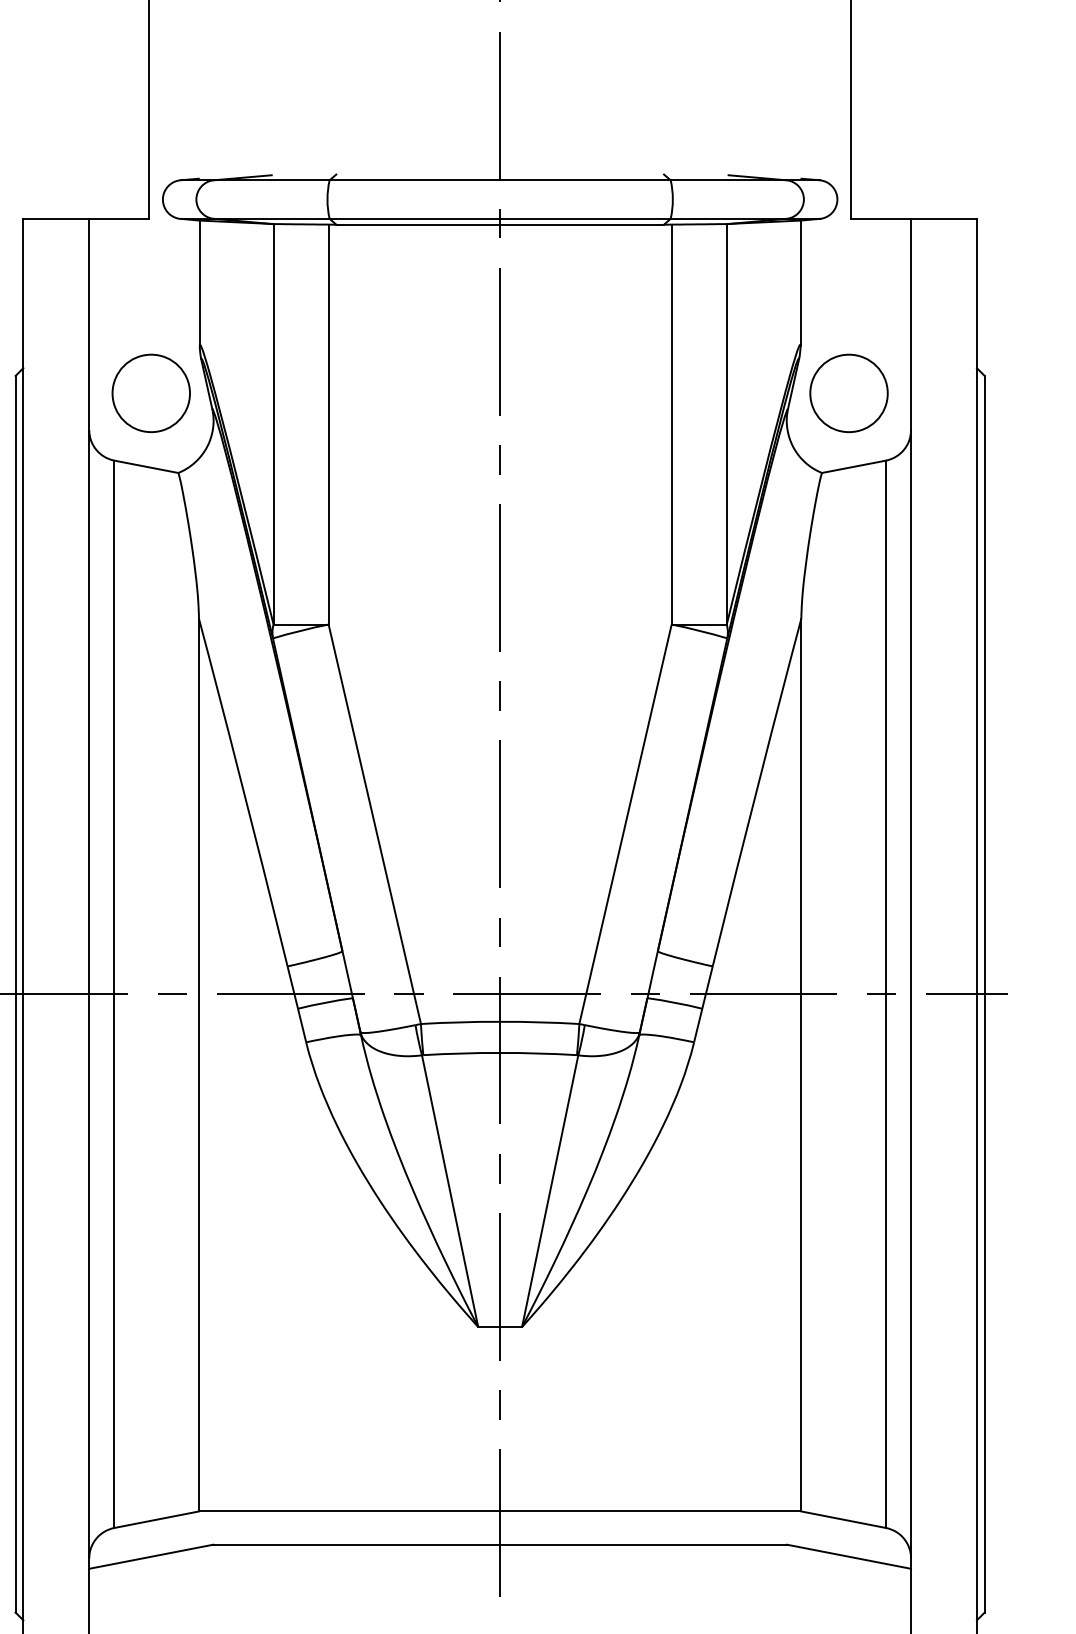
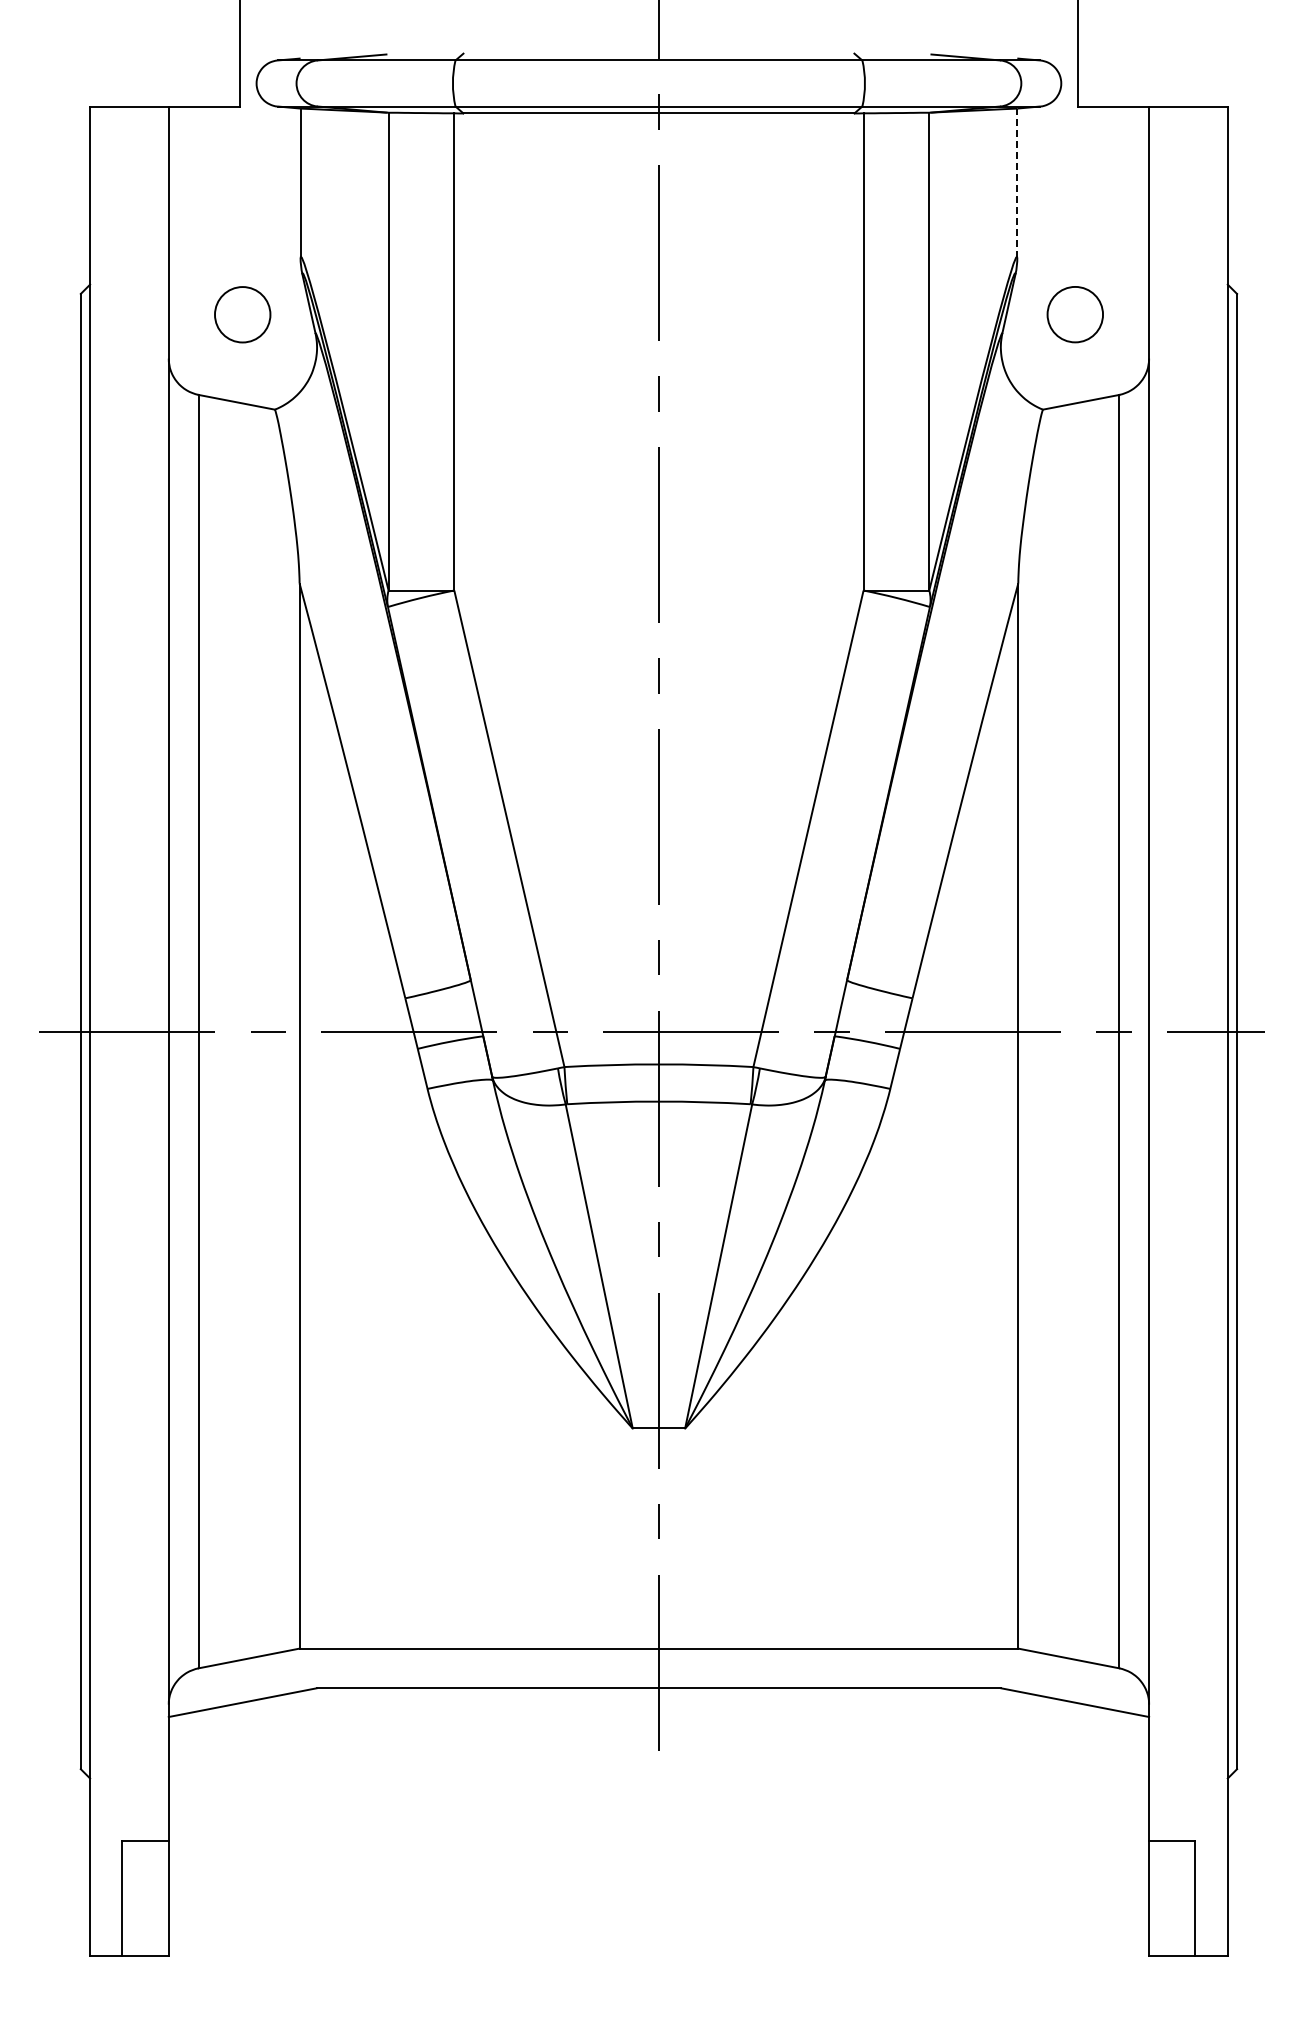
line: (800, 283) -> (1017, 183), solid -> dashed
circle: (151, 393) -> (242, 314), size x0.6
circle: (849, 393) -> (1075, 314), size x0.6

